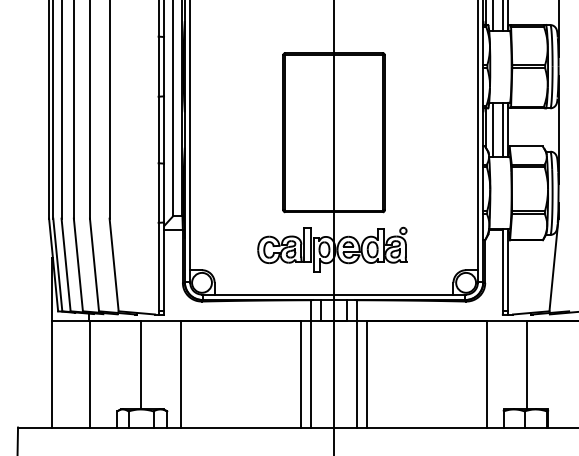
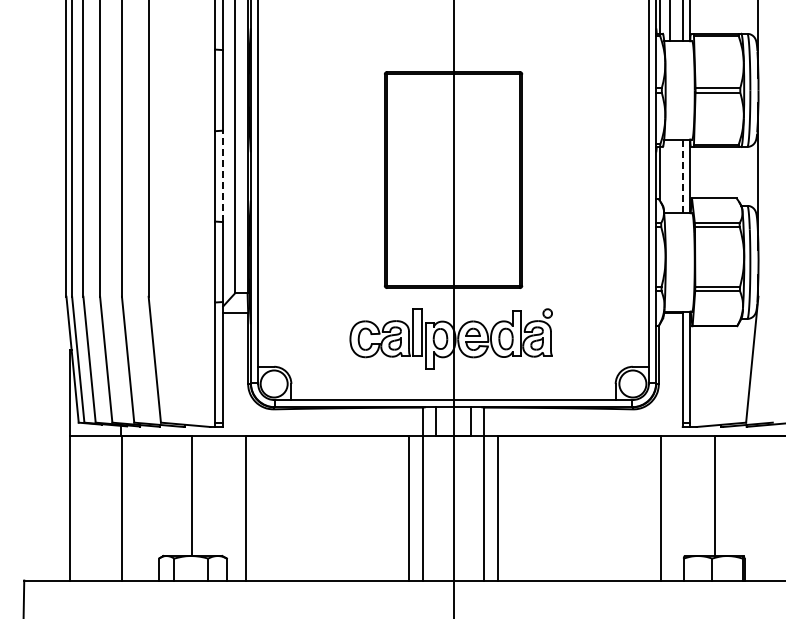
line: (163, 130) -> (222, 176), solid -> dashed
line: (493, 130) -> (669, 176), removed
line: (502, 130) -> (682, 176), solid -> dashed

